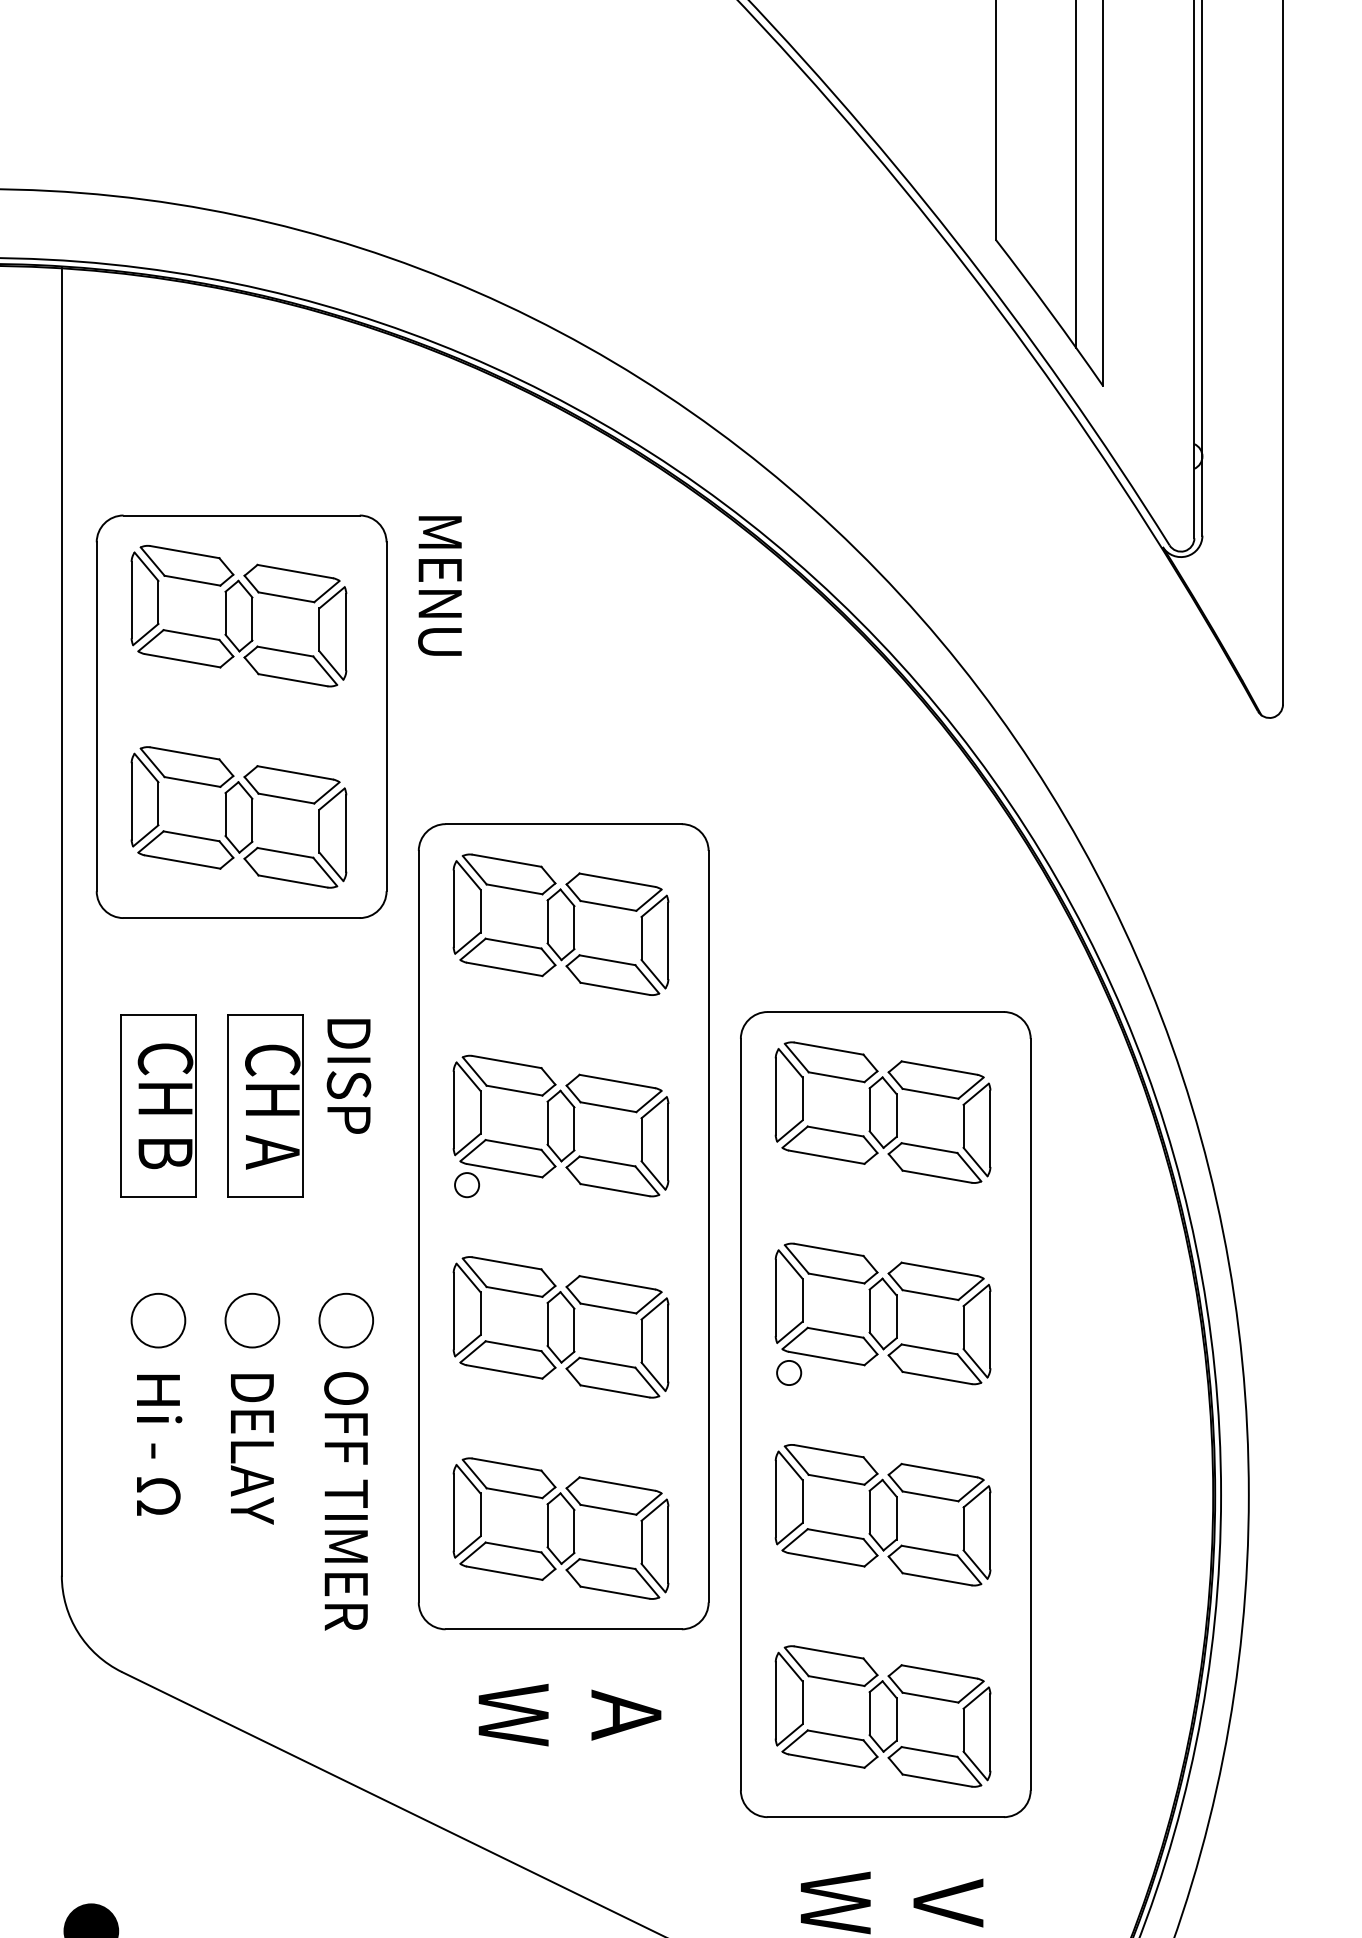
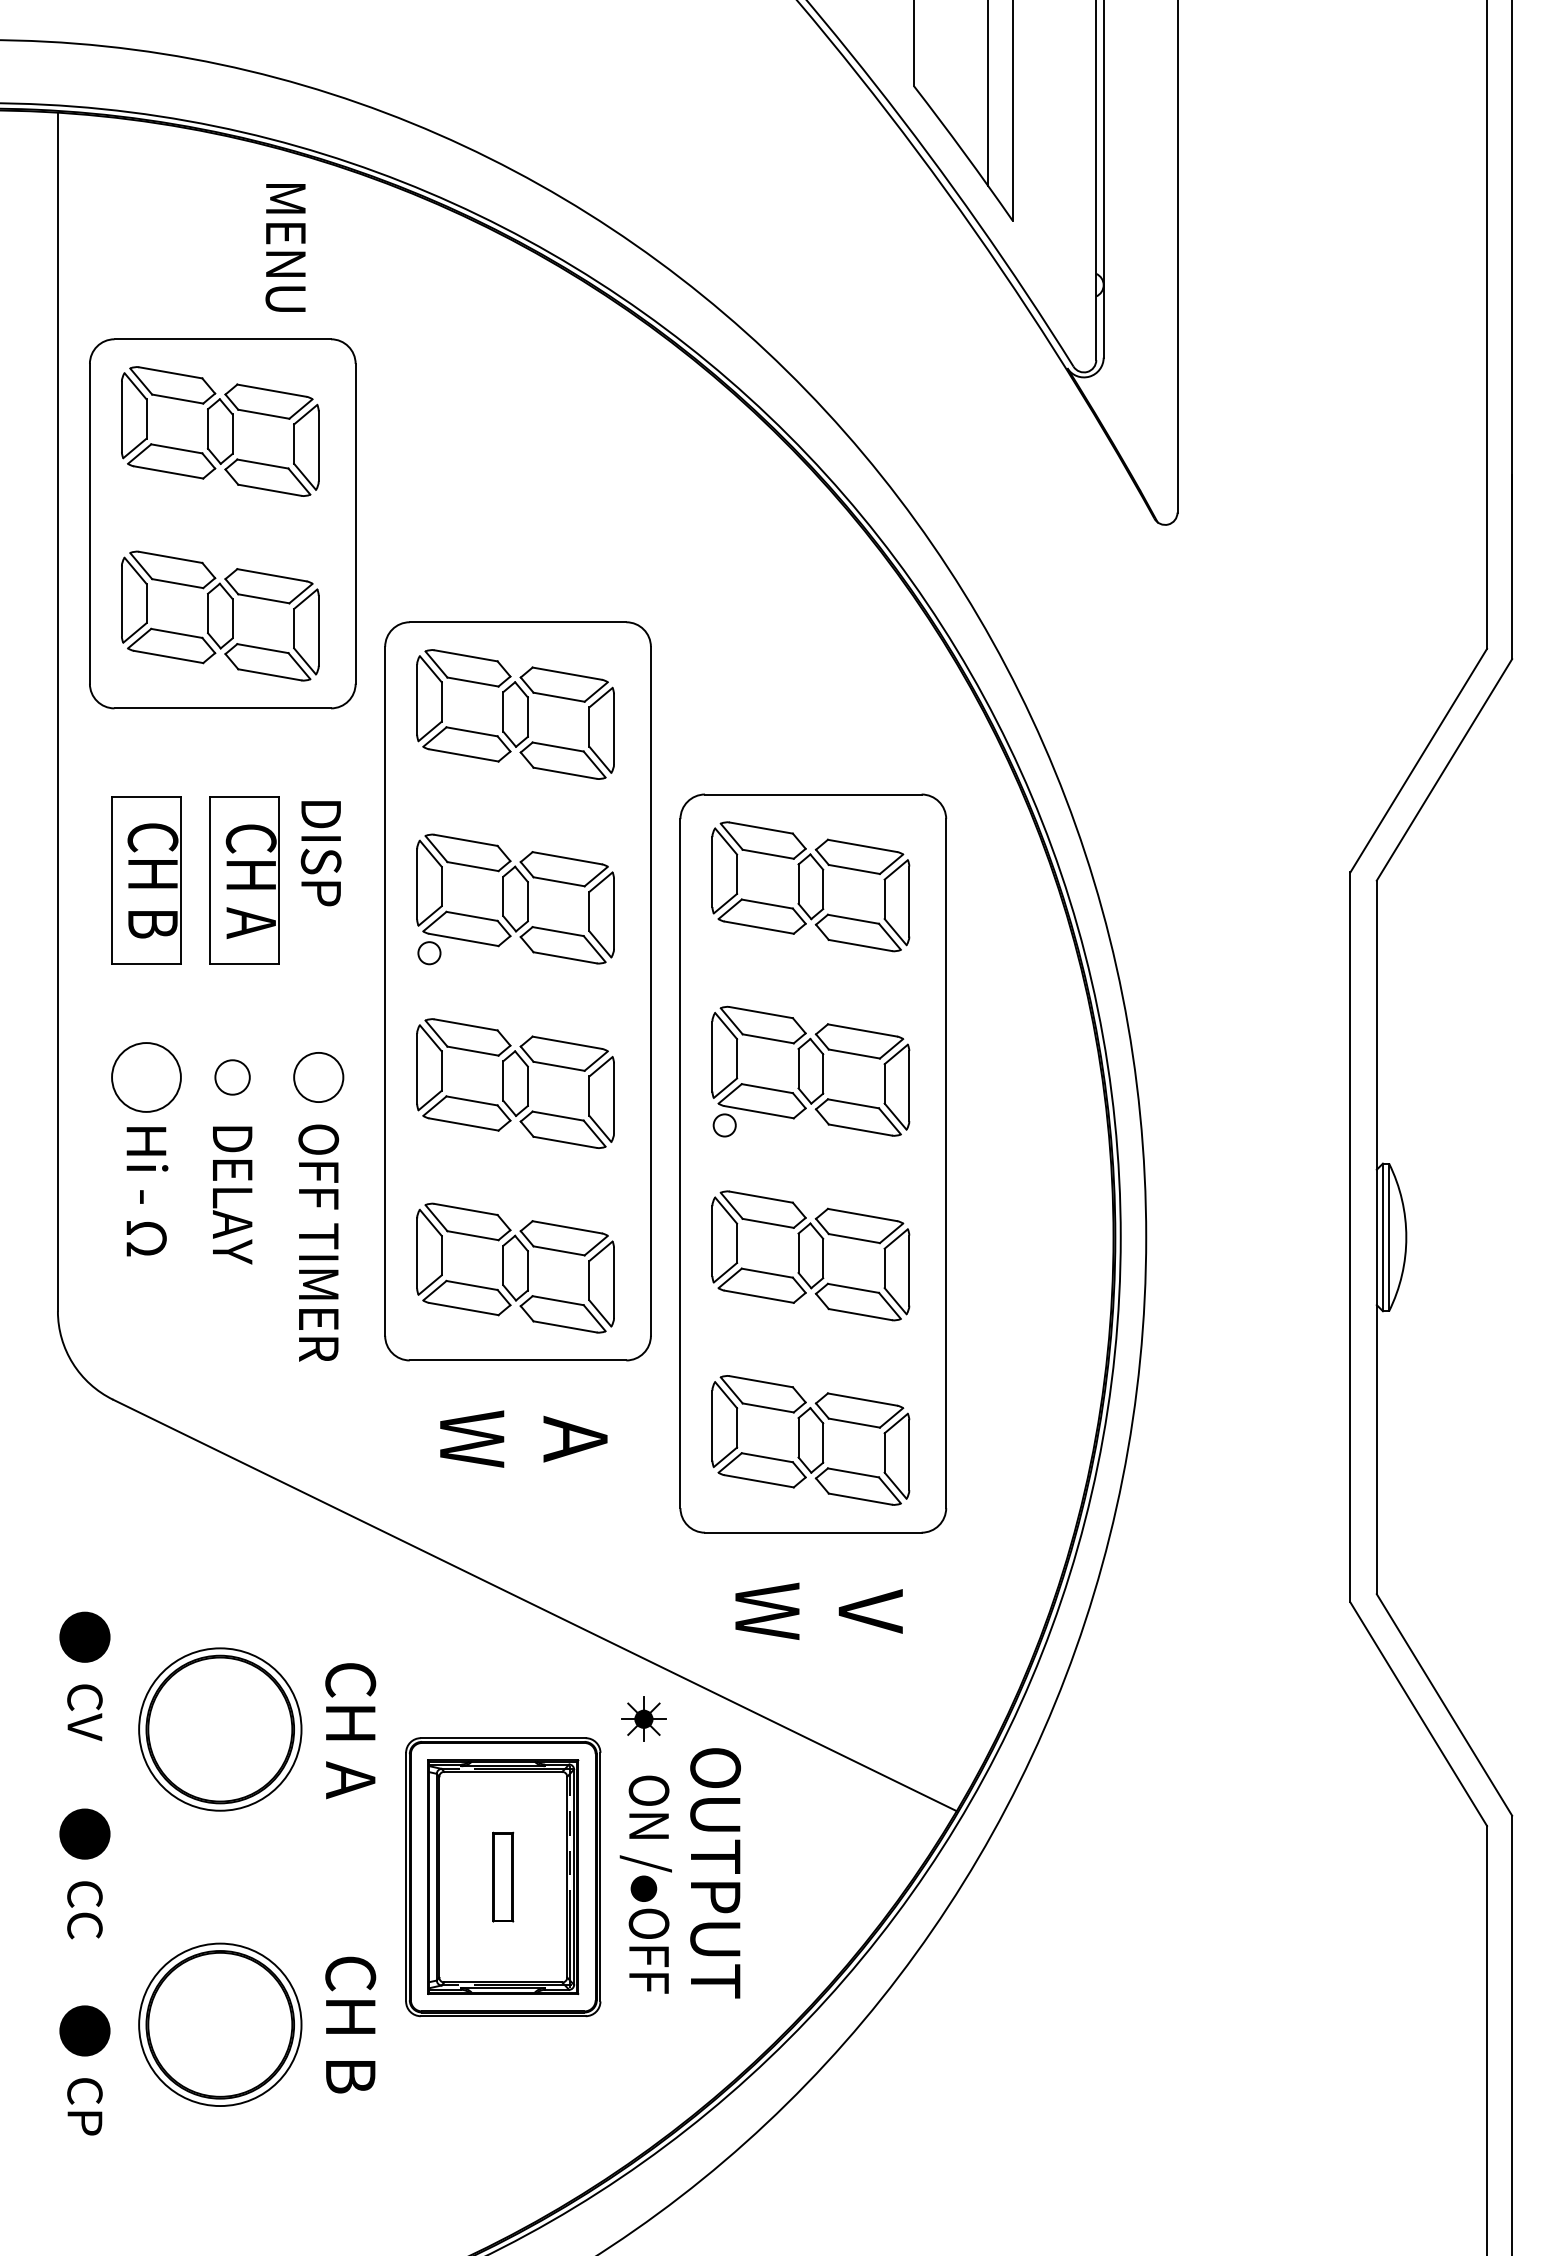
text: (439, 585) -> (285, 247), moved
circle: (158, 1320) -> (146, 1077), size x1.4
circle: (252, 1320) -> (232, 1077), size x0.7

